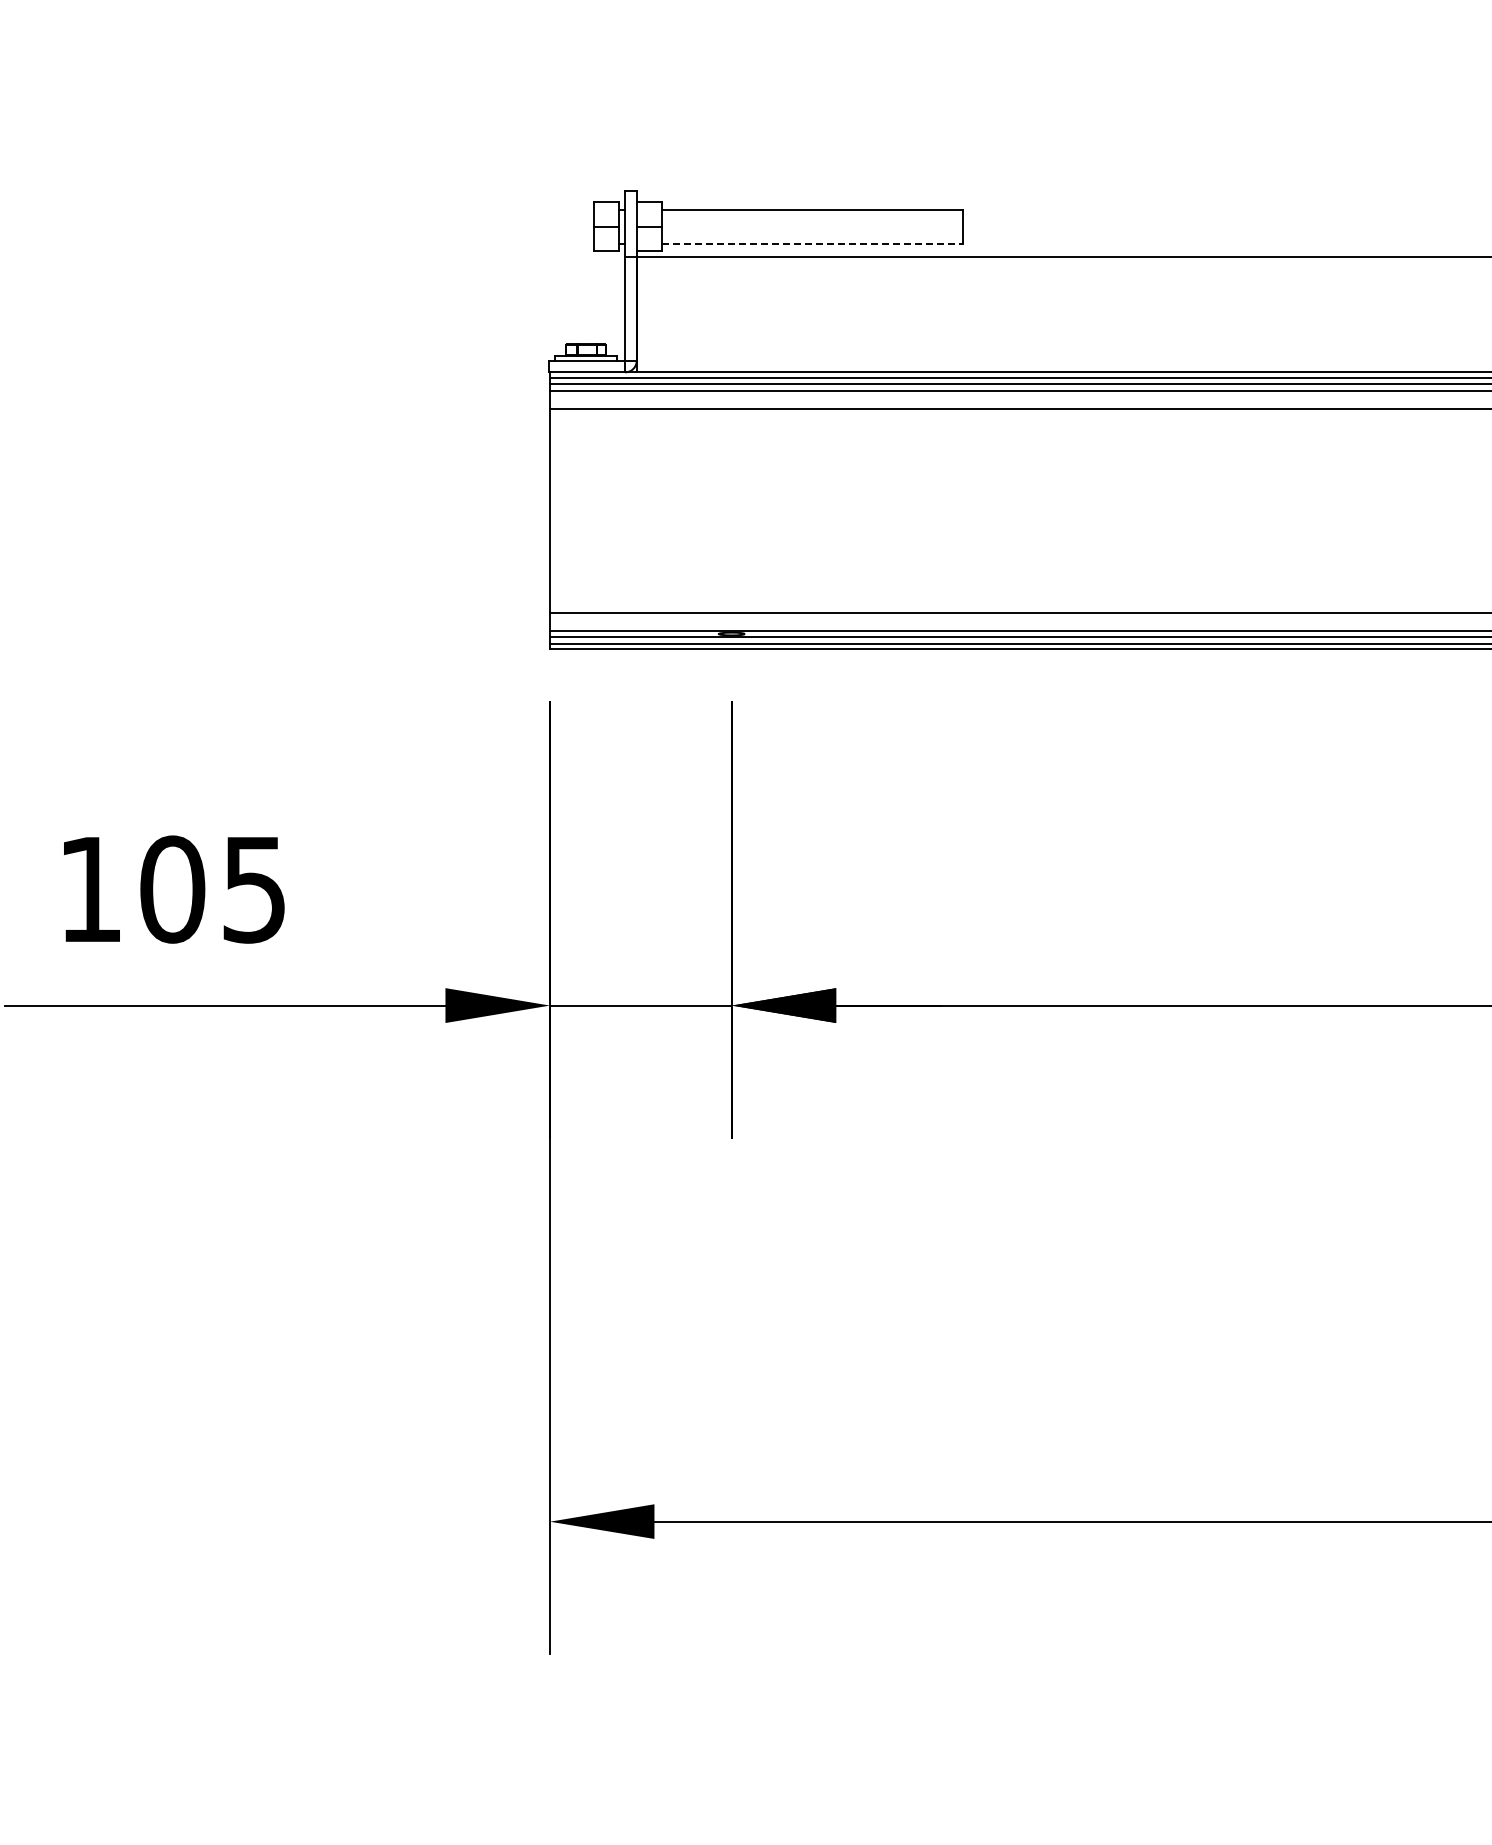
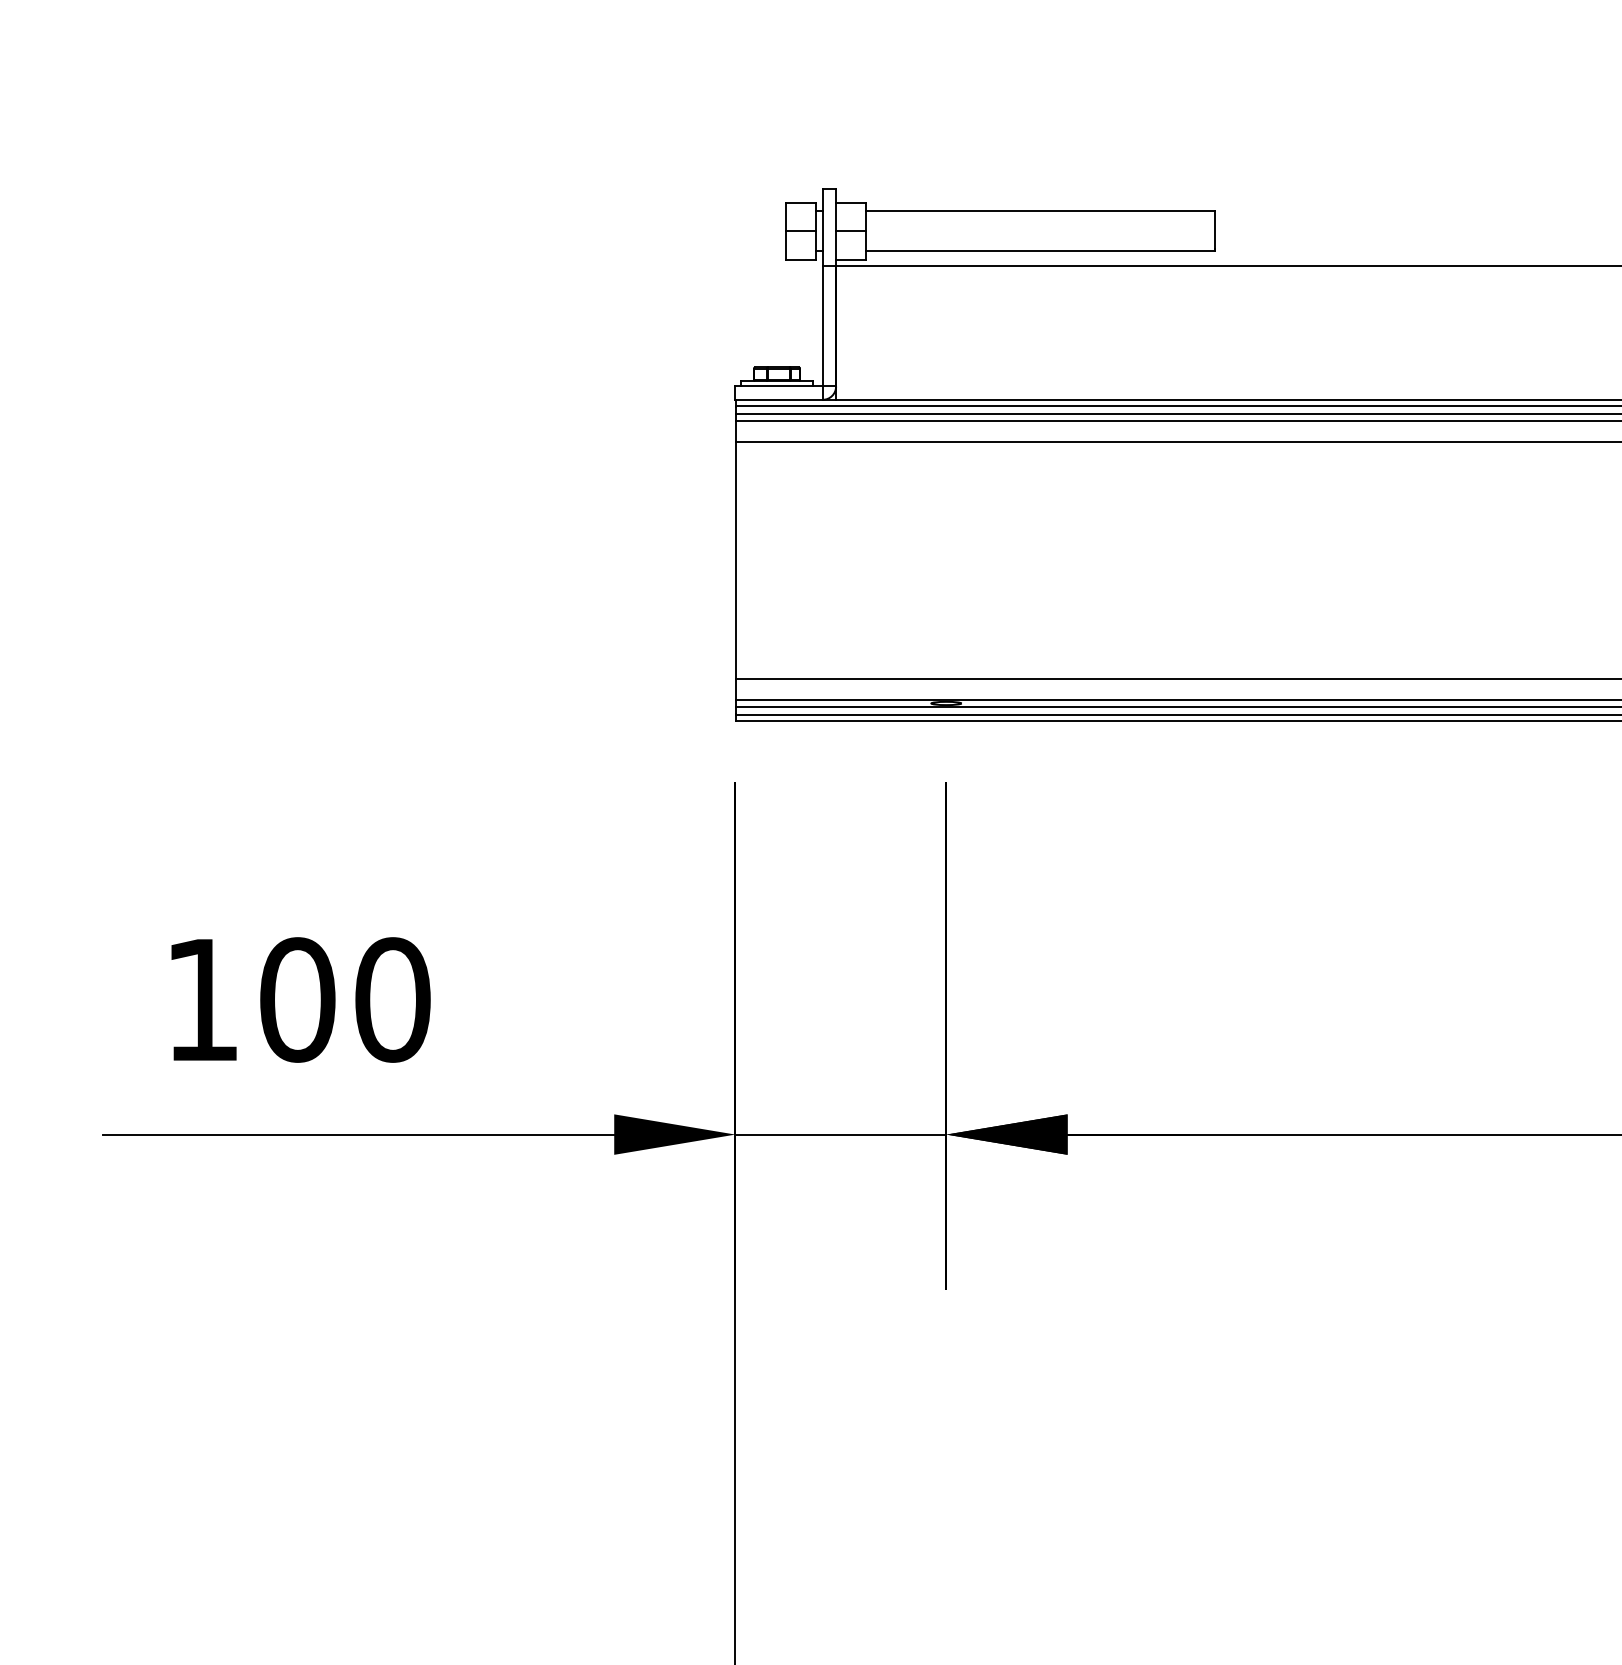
line: (813, 244) -> (1041, 251), dashed -> solid
text: (254, 889) -> (392, 999), 105 -> 100

